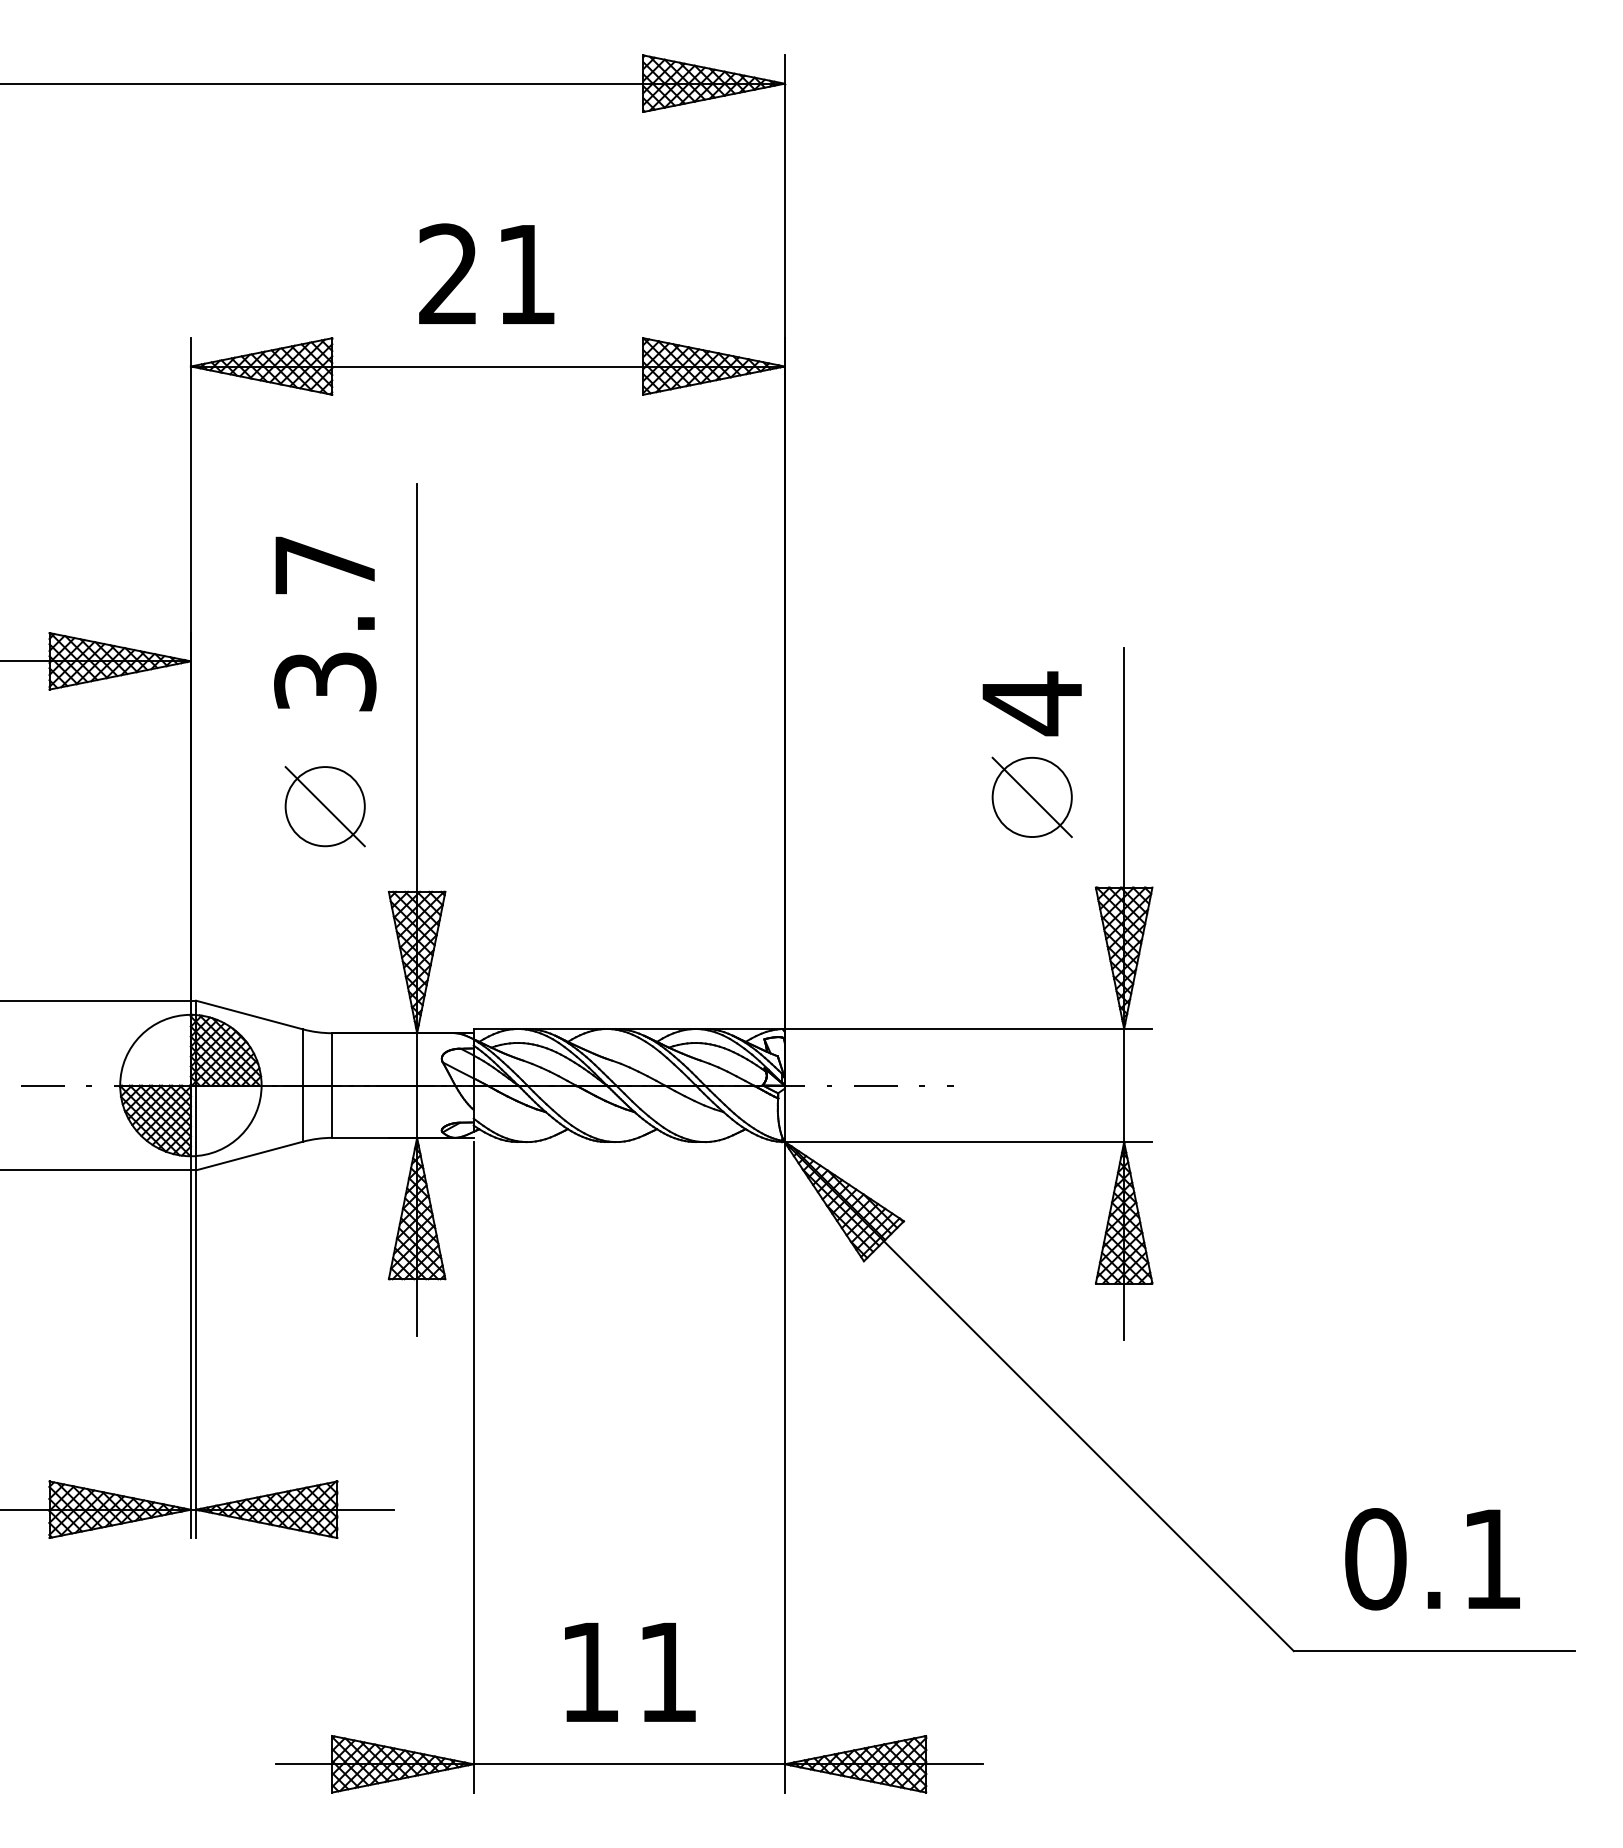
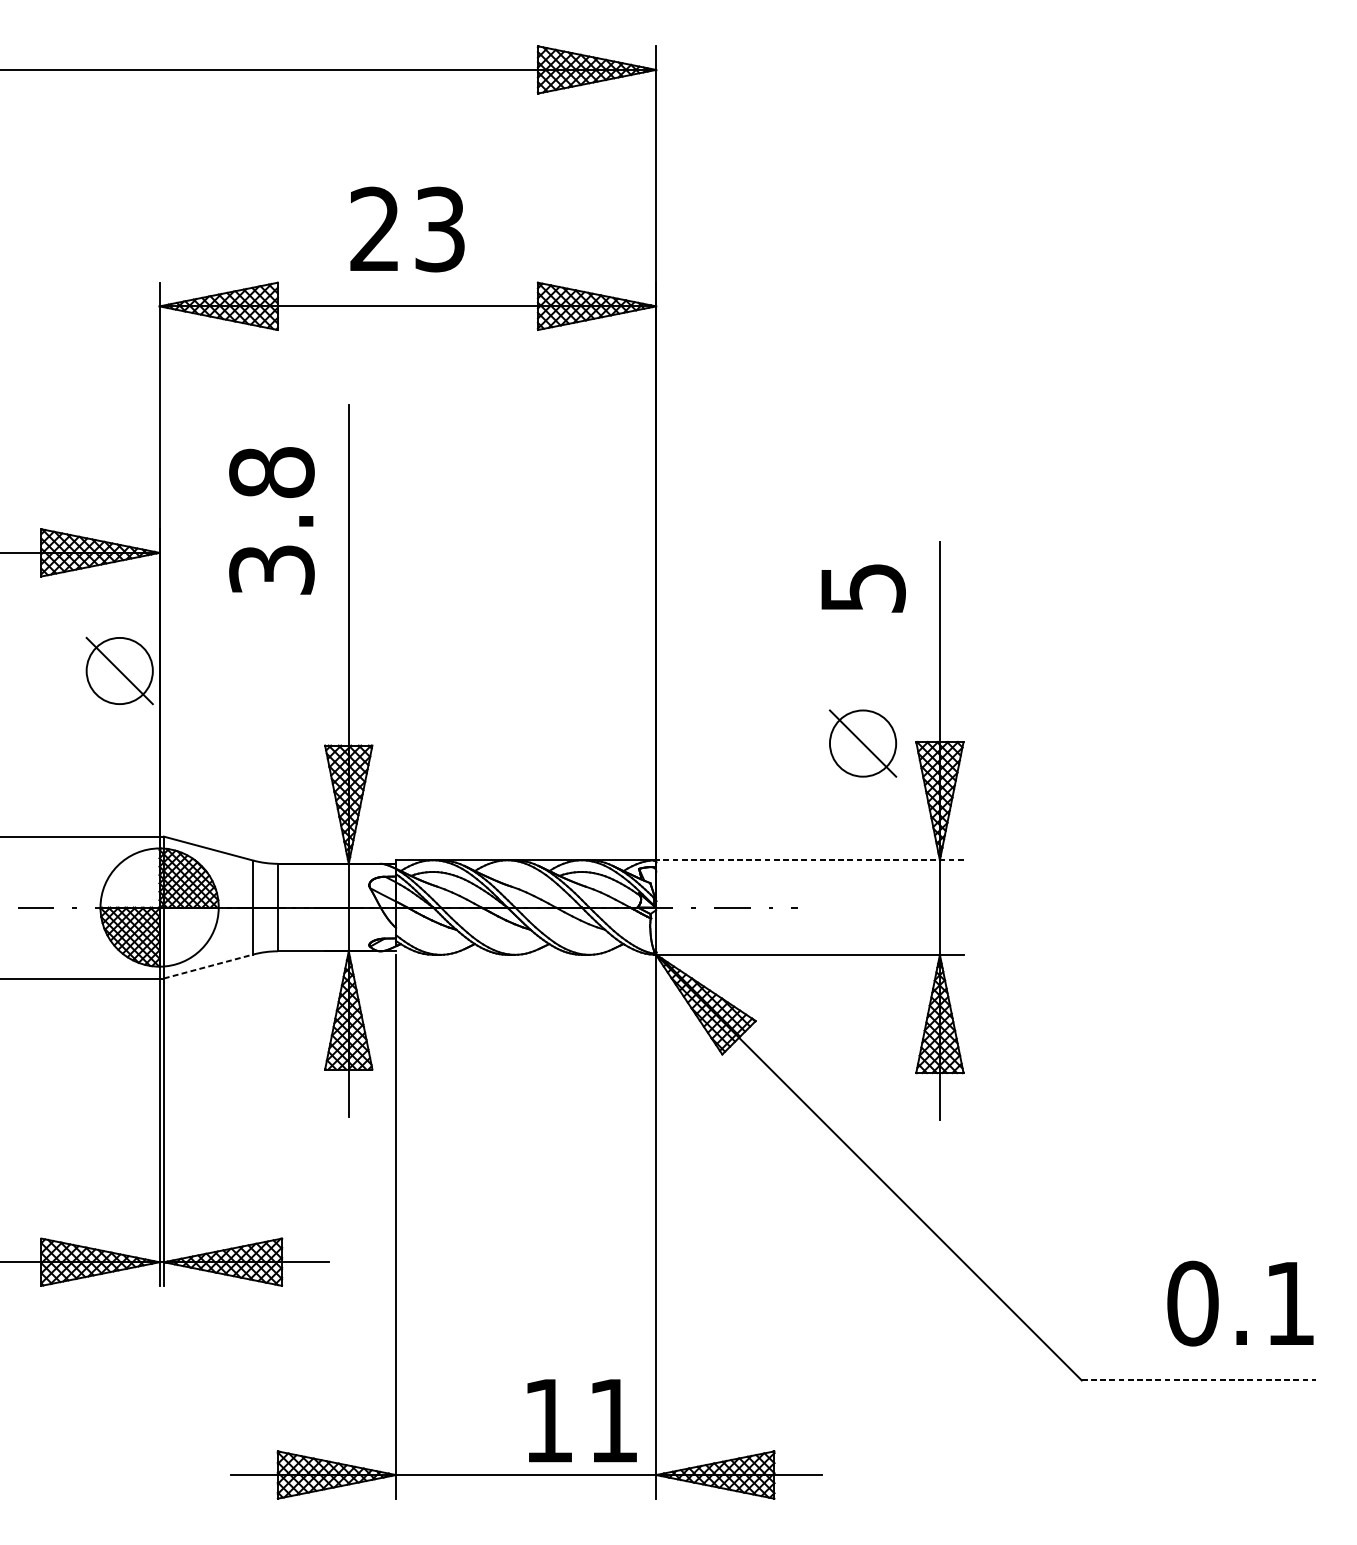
text: (526, 274) -> (440, 229), 21 -> 23
text: (325, 564) -> (272, 471), 3.7 -> 3.8
text: (1032, 703) -> (863, 588), 4 -> 5
part: (1031, 797) -> (862, 743), moved
part: (324, 806) -> (119, 670), moved
line: (966, 1028) -> (808, 859), solid -> dashed
line: (250, 1155) -> (209, 966), solid -> dashed
text: (1432, 1559) -> (1240, 1303), moved
line: (1434, 1651) -> (1199, 1380), solid -> dashed
text: (630, 1671) -> (582, 1420), moved

